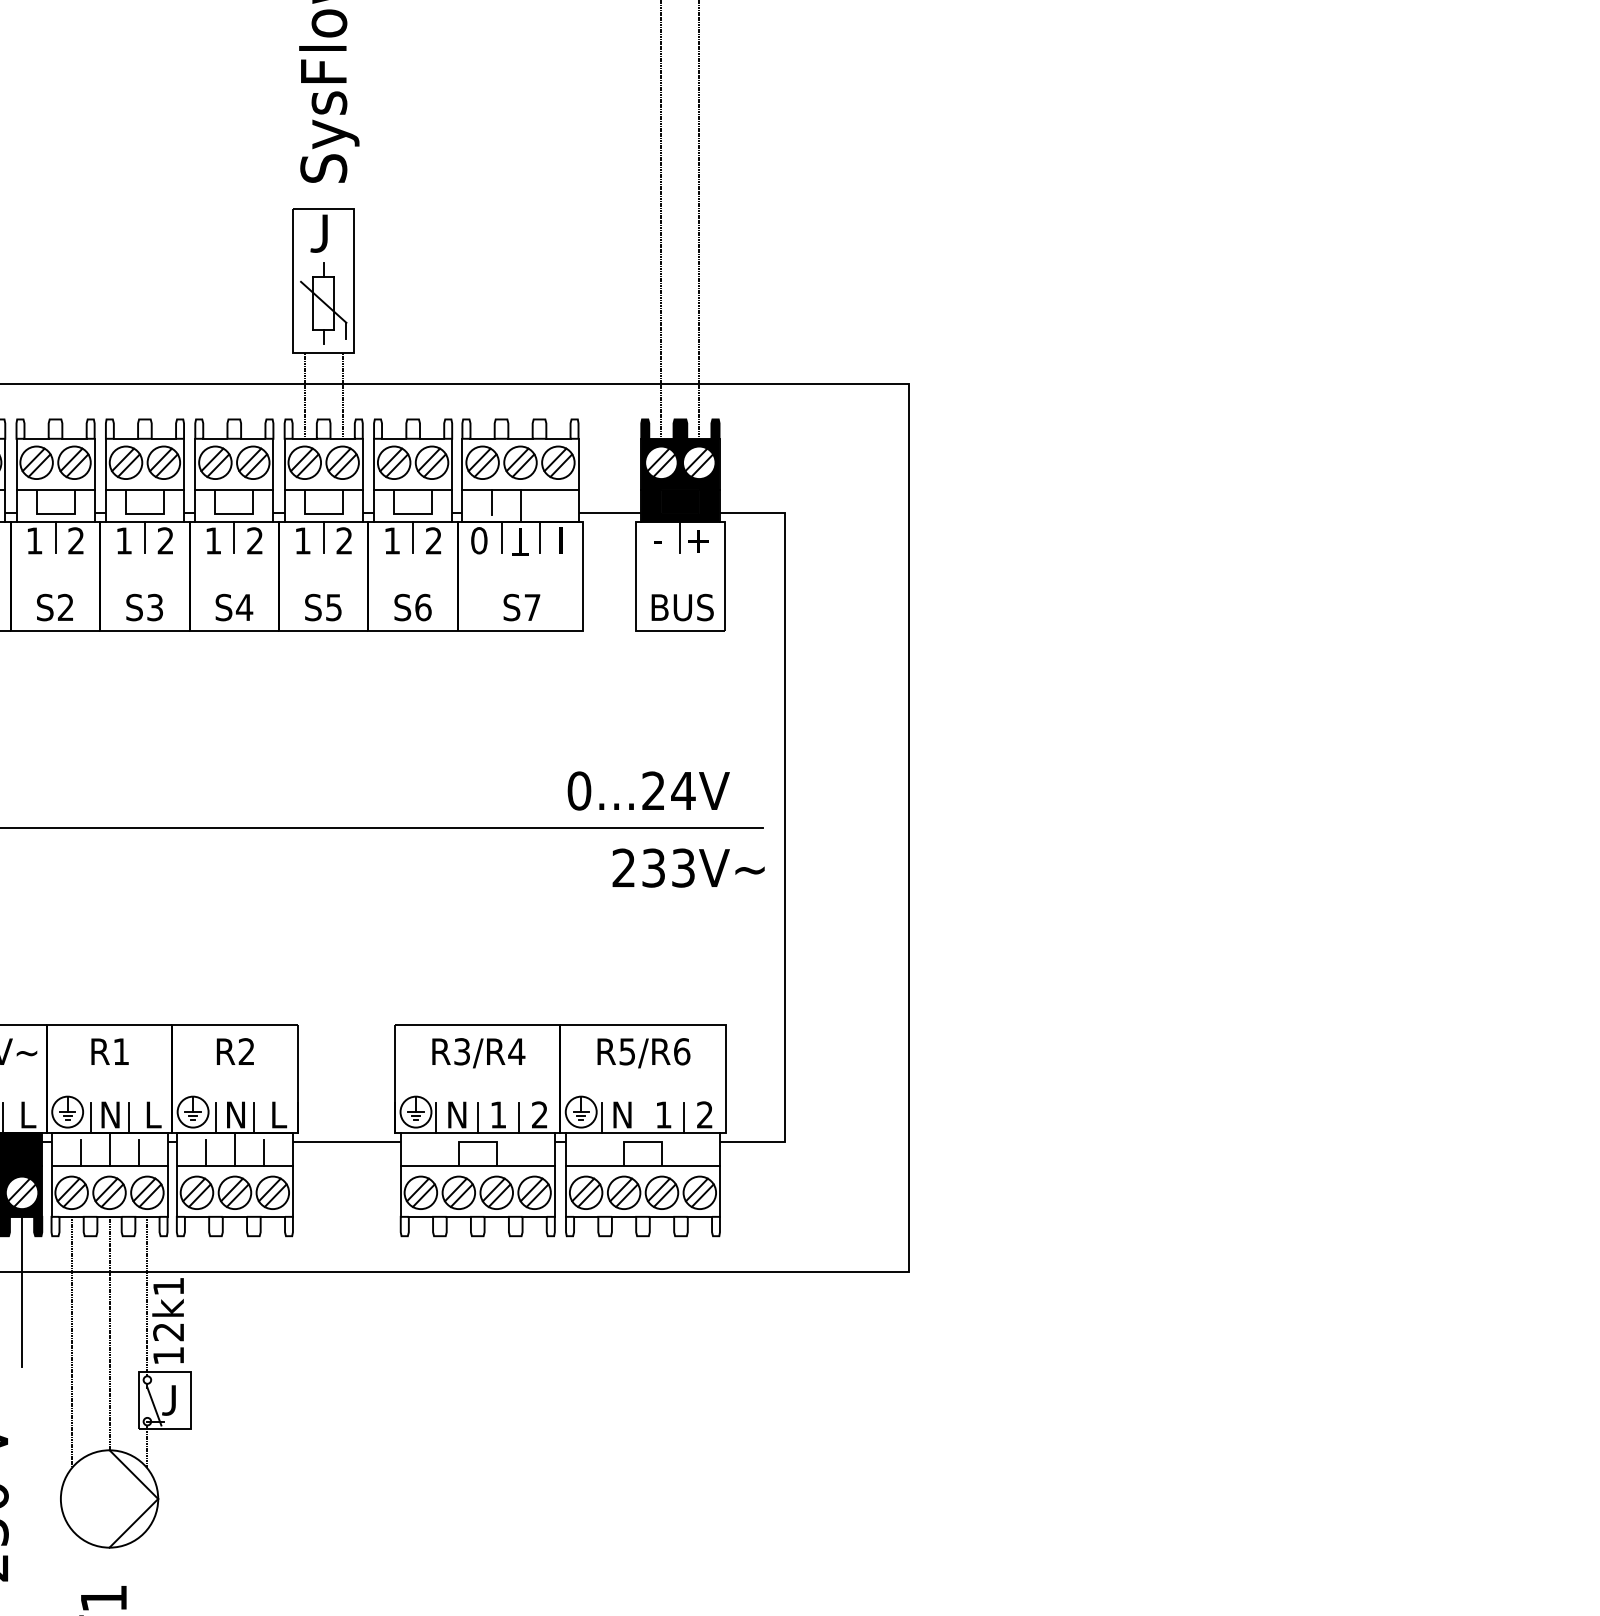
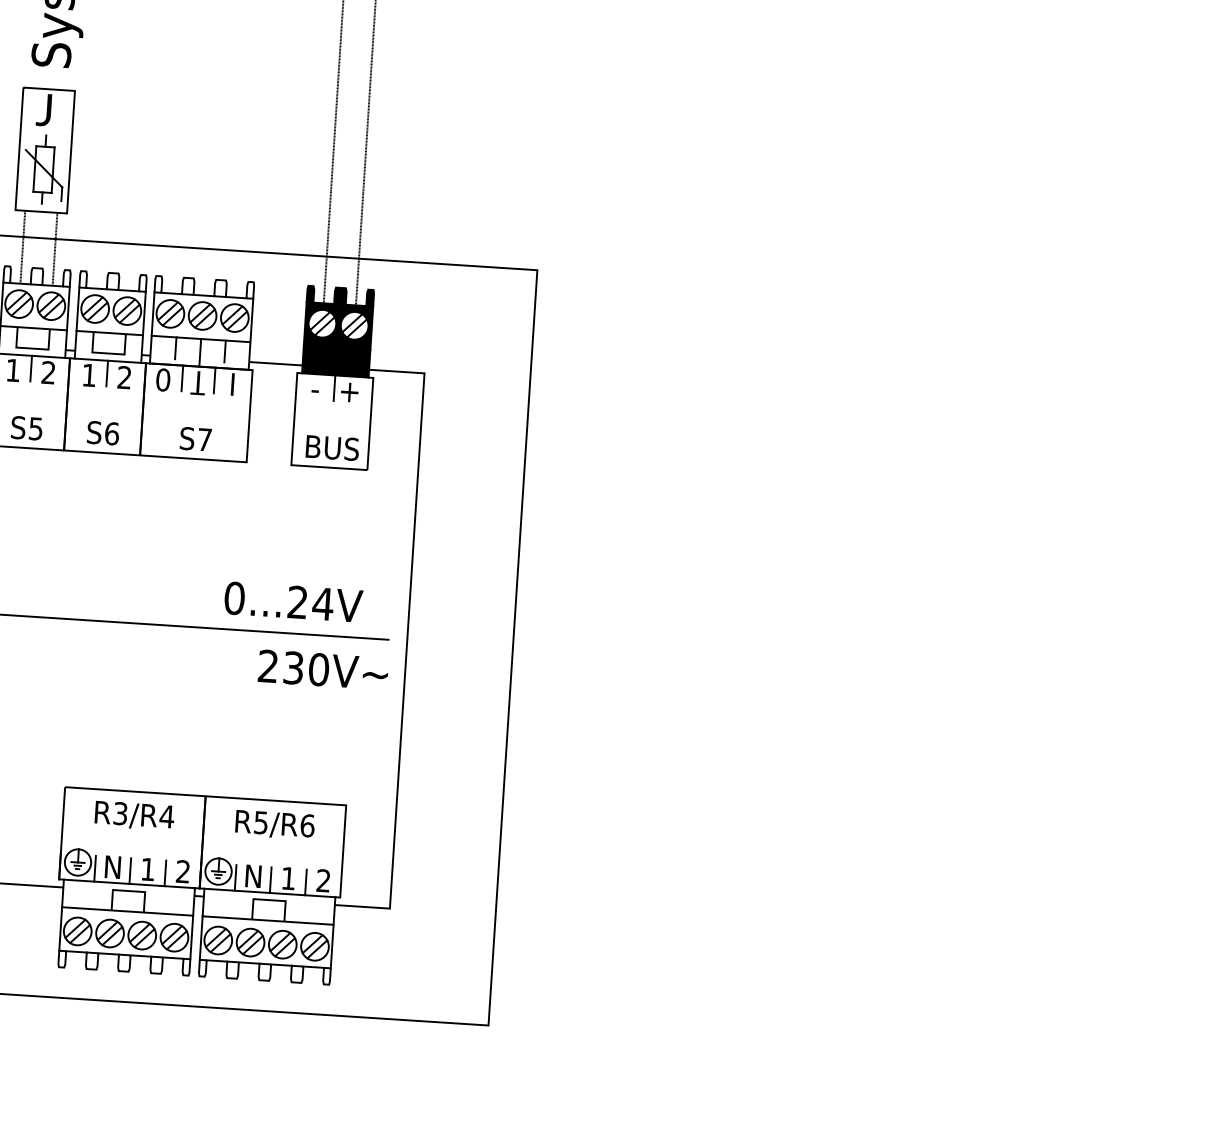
line: (549, 502) -> (225, 351), added
text: (683, 867) -> (318, 669), 233V~ -> 230V~
line: (642, 1118) -> (270, 880), added

